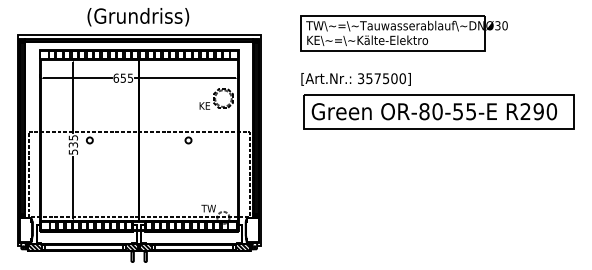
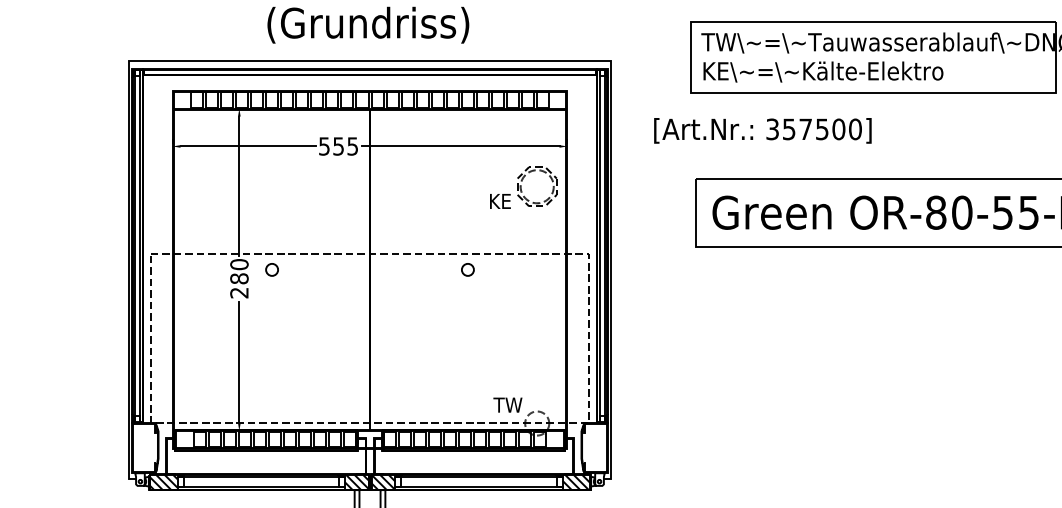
text: (115, 77) -> (322, 144), 655 -> 555
text: (355, 79) -> (761, 131), moved
text: (73, 144) -> (239, 277), 535 -> 280

